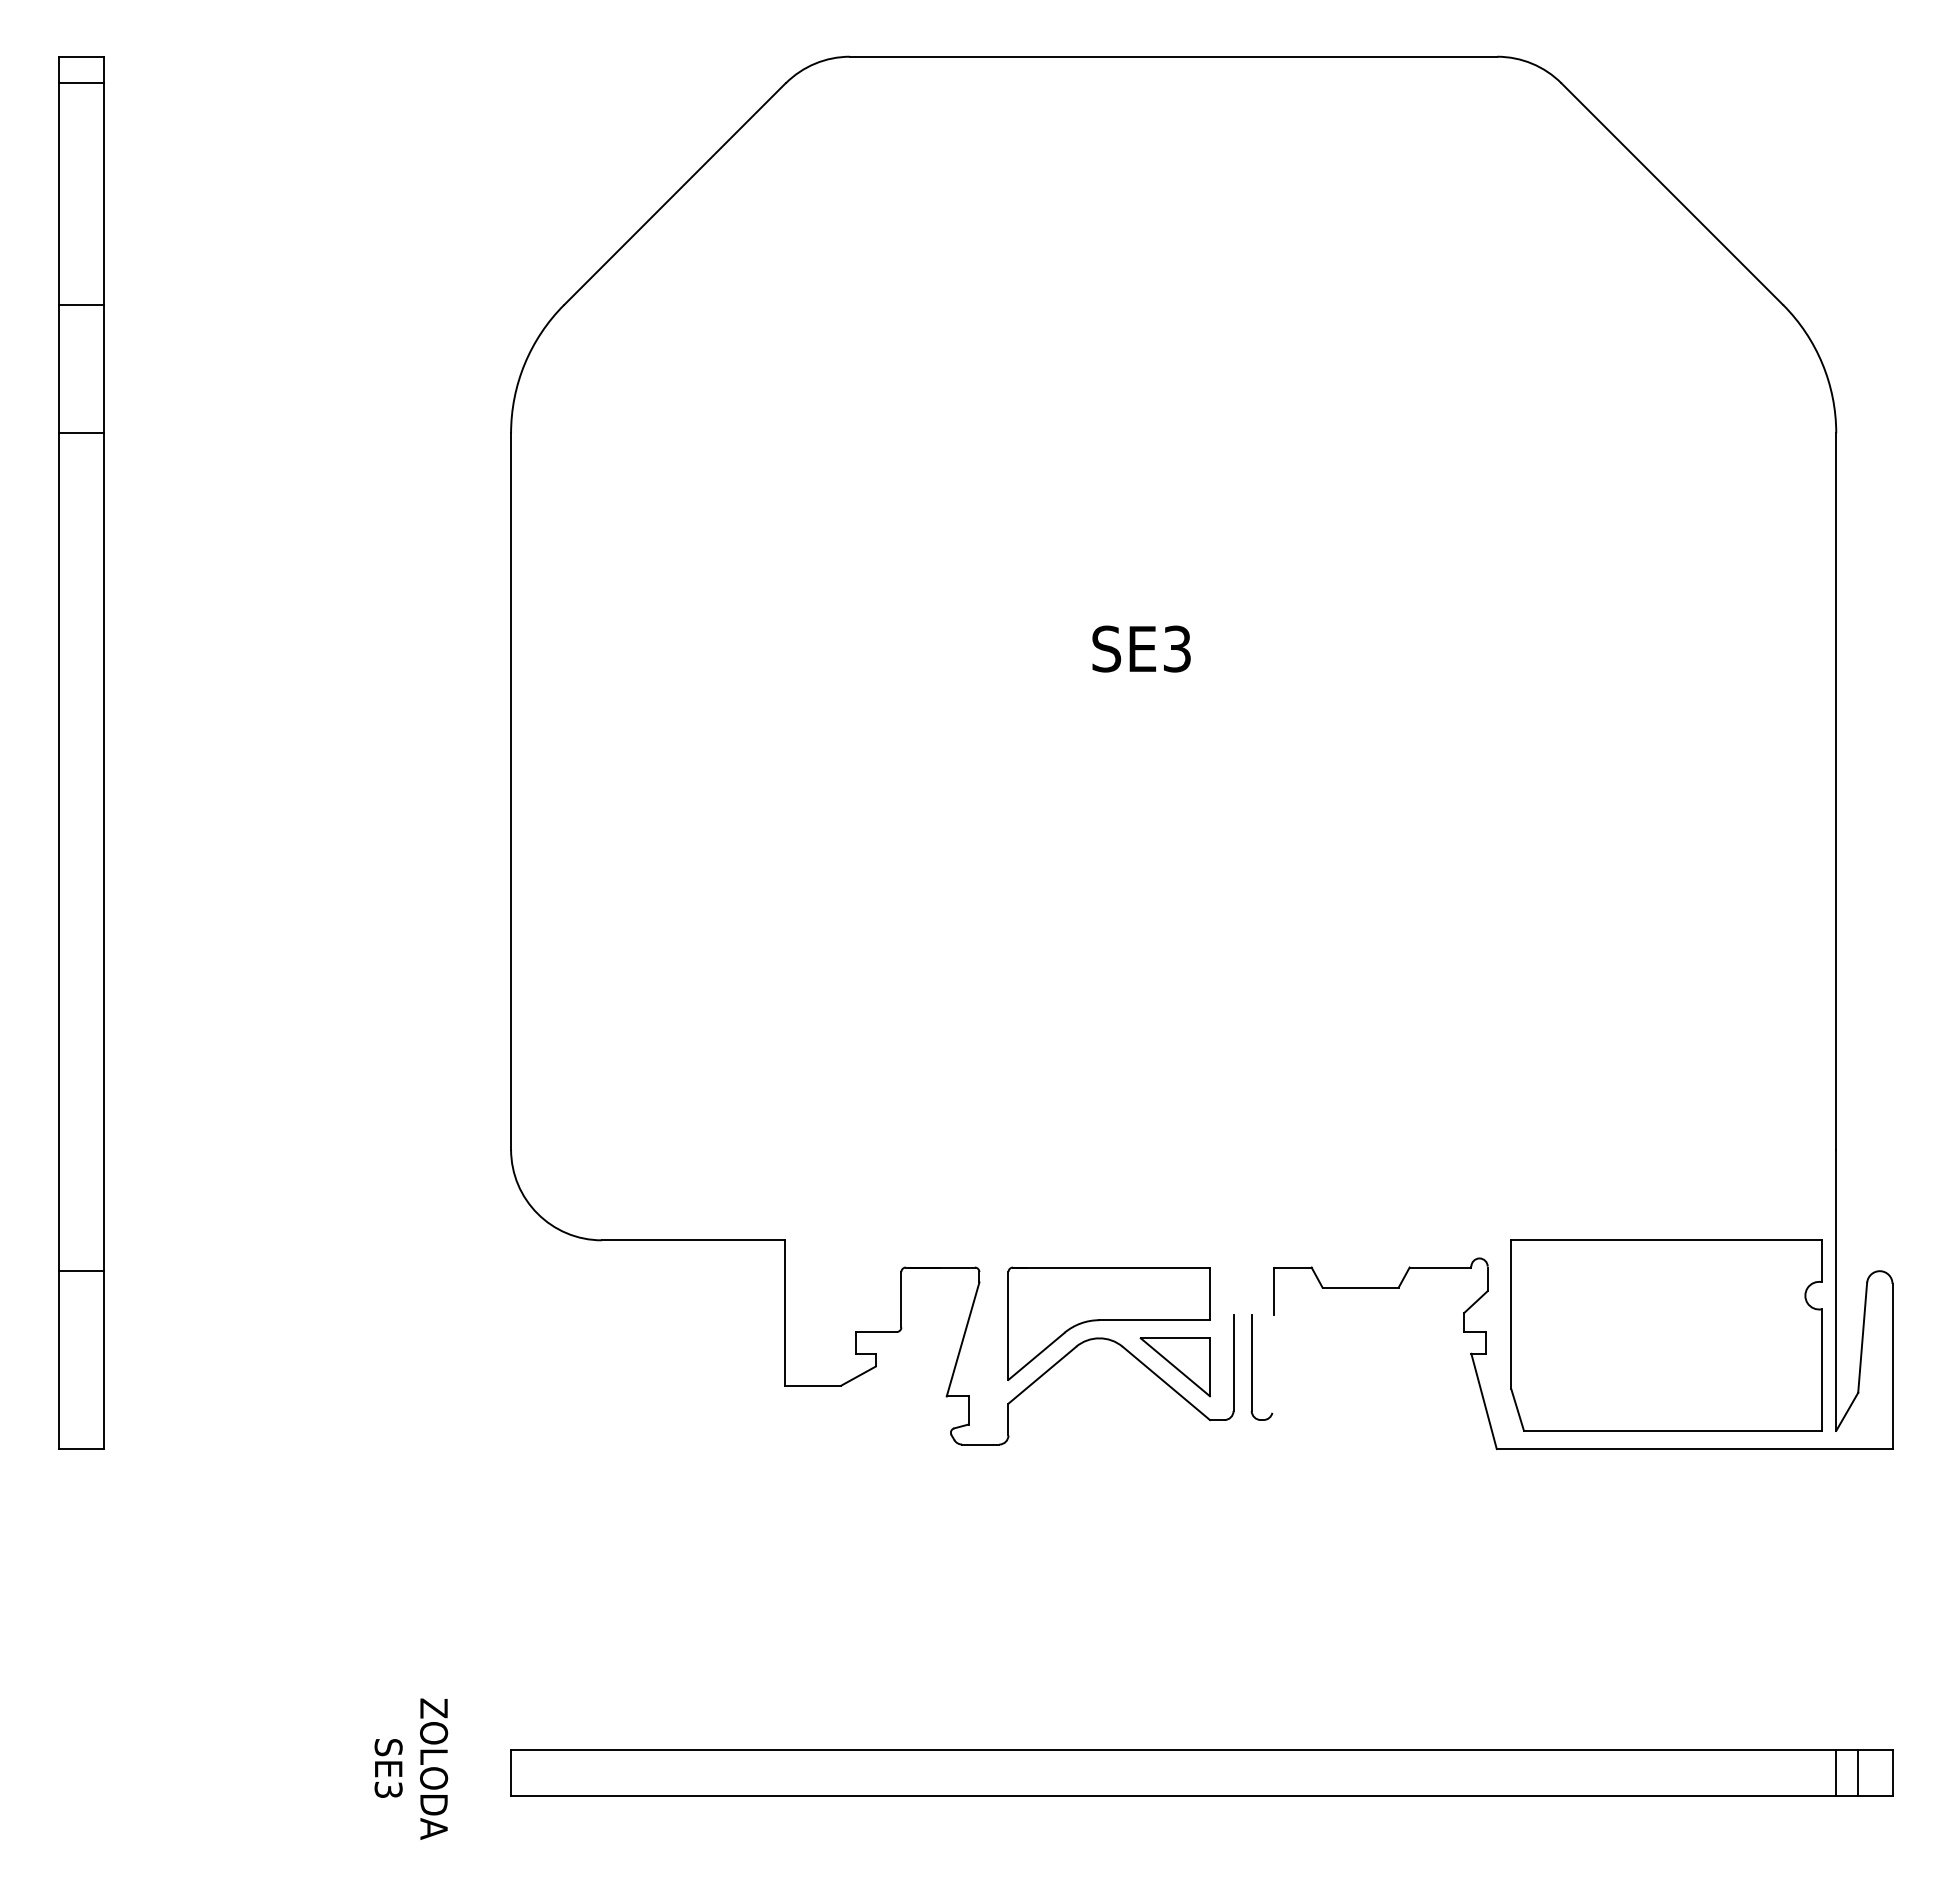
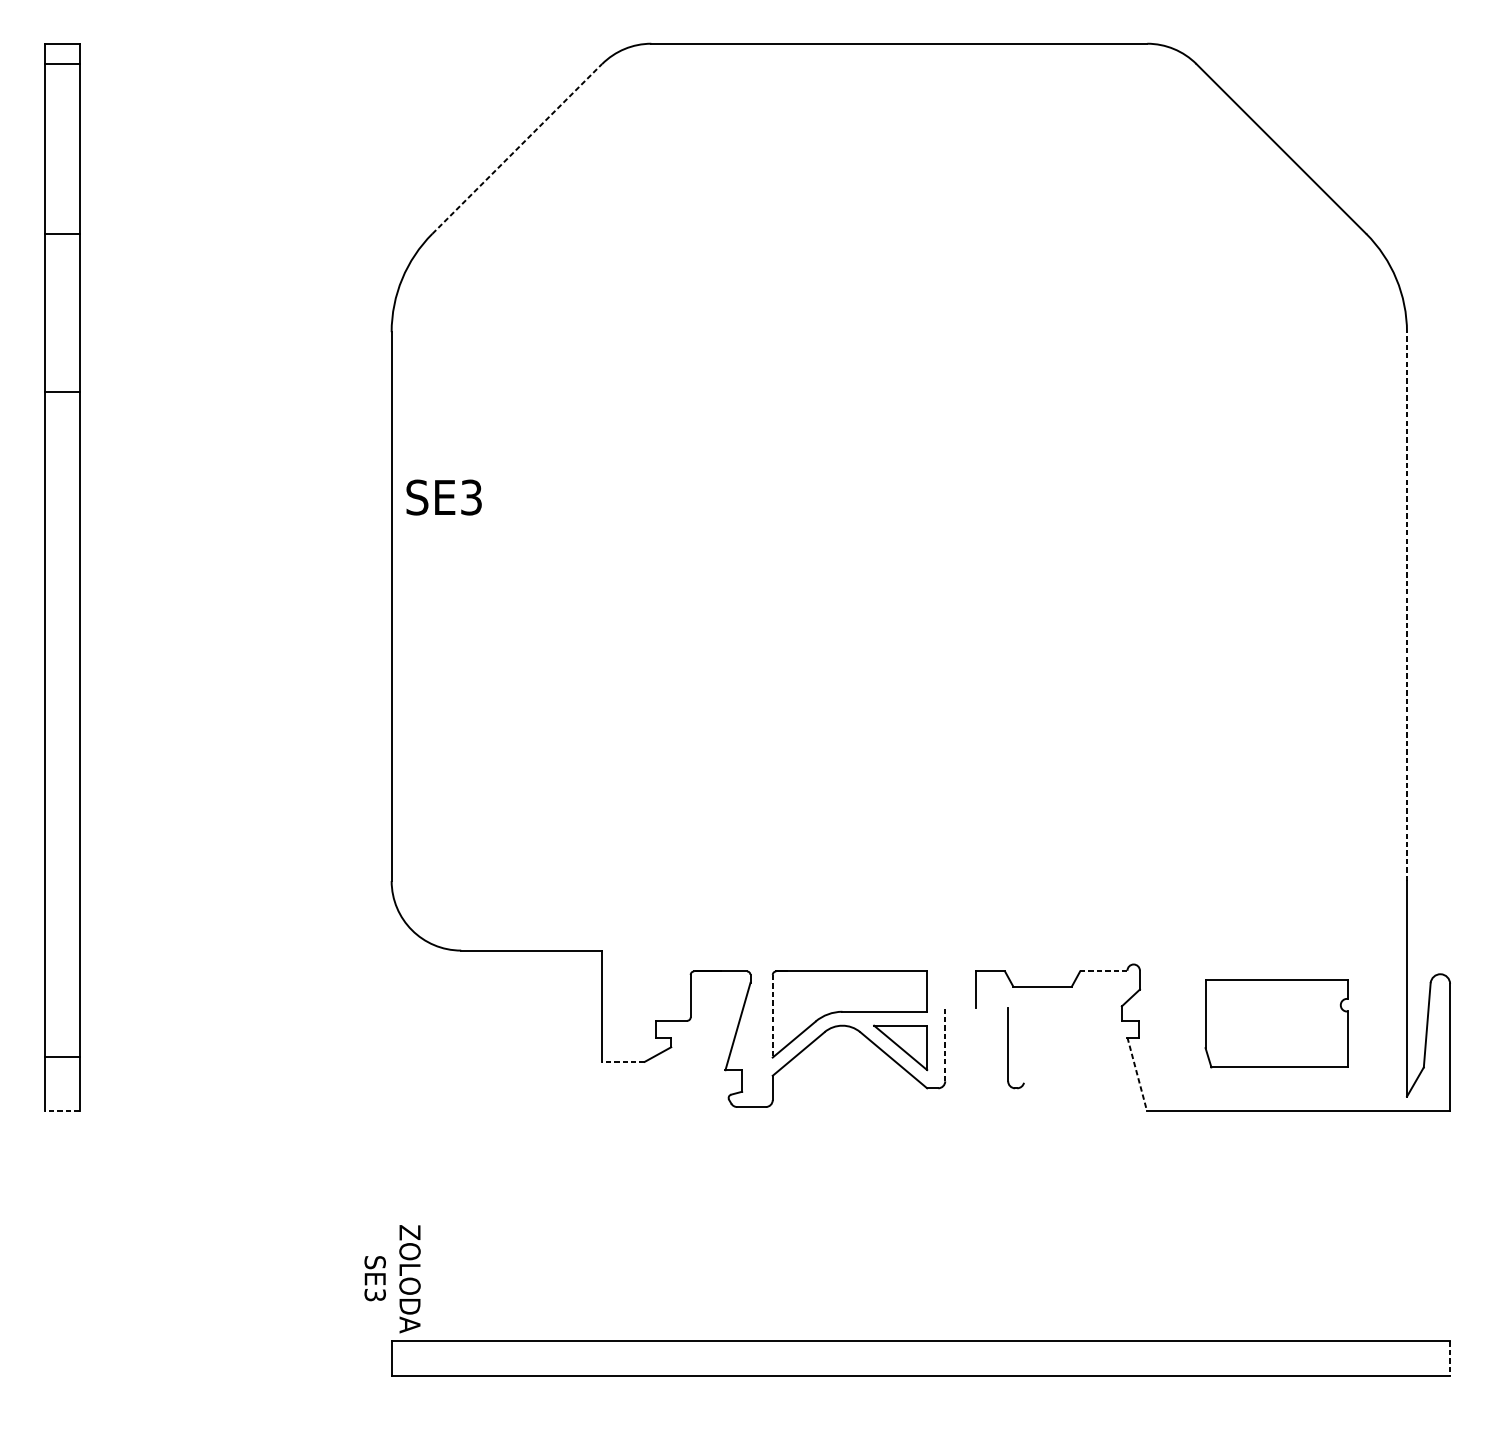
line: (675, 194) -> (517, 149), solid -> dashed
line: (80, 433) -> (61, 392), moved
text: (1141, 648) -> (444, 497), moved
line: (1836, 790) -> (1407, 605), solid -> dashed
line: (1440, 1267) -> (1103, 971), solid -> dashed
line: (80, 1271) -> (61, 1057), moved
line: (1008, 1326) -> (772, 1016), solid -> dashed
part: (1666, 1335) -> (1276, 1023), size x0.6
line: (1233, 1362) -> (945, 1044), solid -> dashed
part: (1252, 1367) -> (1008, 1048), moved
line: (812, 1385) -> (622, 1061), solid -> dashed
line: (1484, 1401) -> (1137, 1074), solid -> dashed
line: (81, 1449) -> (62, 1110), solid -> dashed
text: (411, 1768) -> (392, 1278), moved
line: (1836, 1772) -> (1407, 1358), removed
line: (1858, 1772) -> (1424, 1358), removed
line: (1892, 1773) -> (1450, 1359), solid -> dashed

